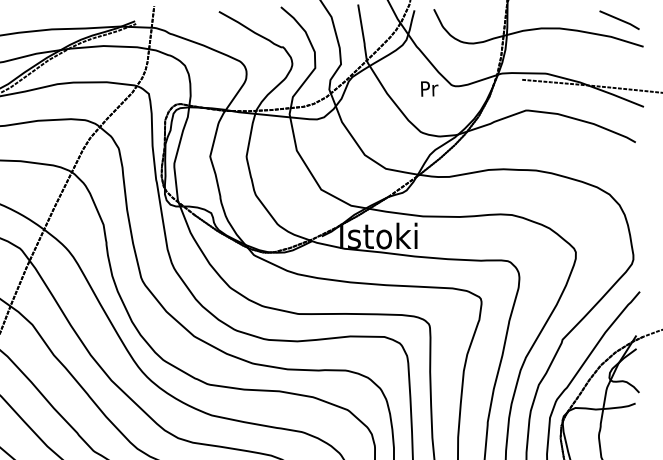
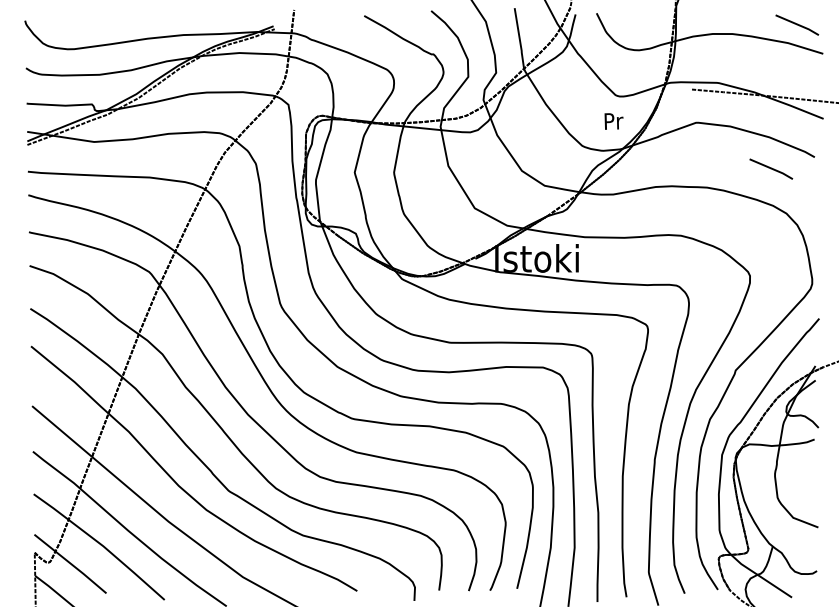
text: (429, 89) -> (613, 121), moved
line: (595, 152) -> (771, 168), added

